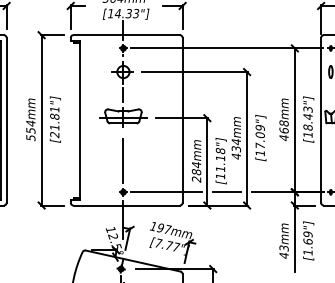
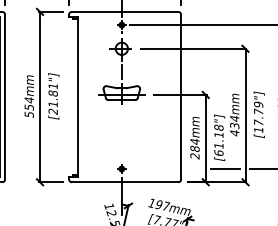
text: (259, 135) -> (257, 112), [17.09"] -> [17.79"]
line: (123, 160) -> (121, 137), removed
text: (220, 176) -> (218, 153), [11.18"] -> [61.18"]
line: (166, 192) -> (164, 169), removed

